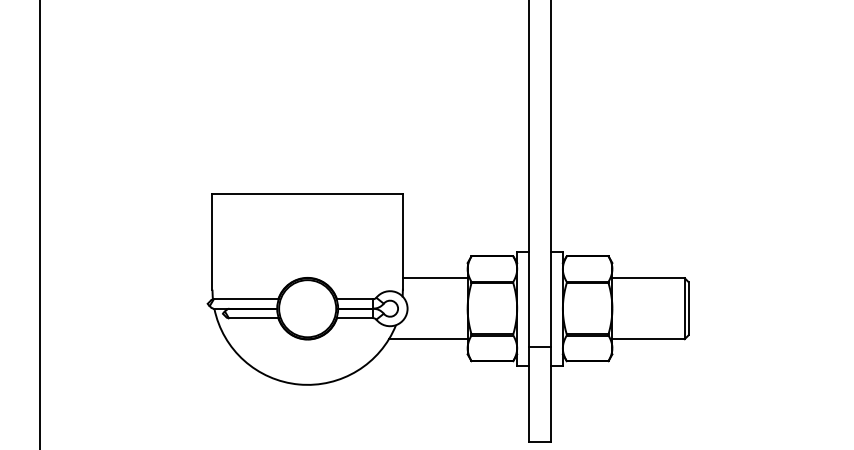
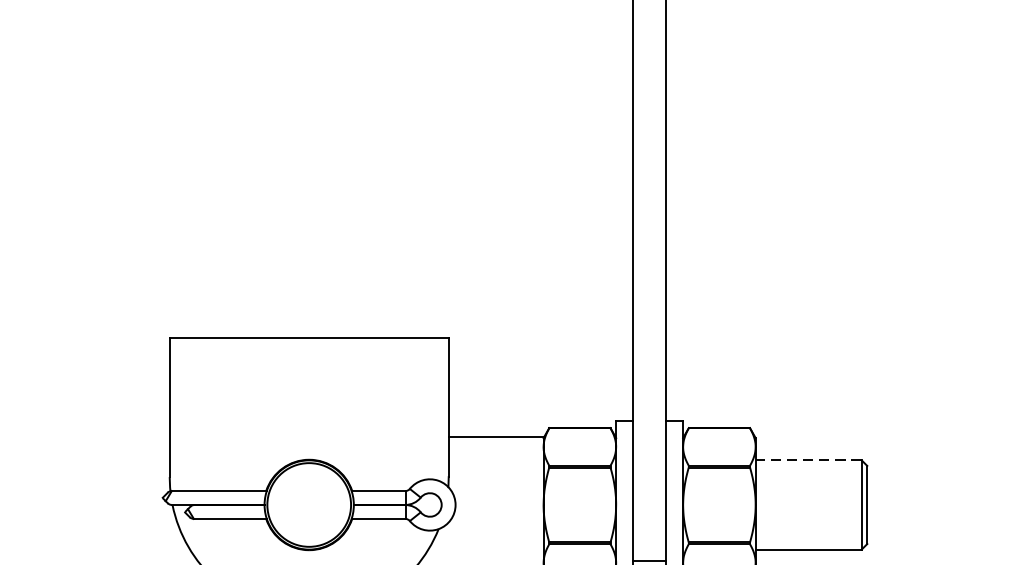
line: (434, 278) -> (495, 437), moved
line: (648, 278) -> (808, 460), solid -> dashed
line: (428, 339) -> (486, 550), removed

